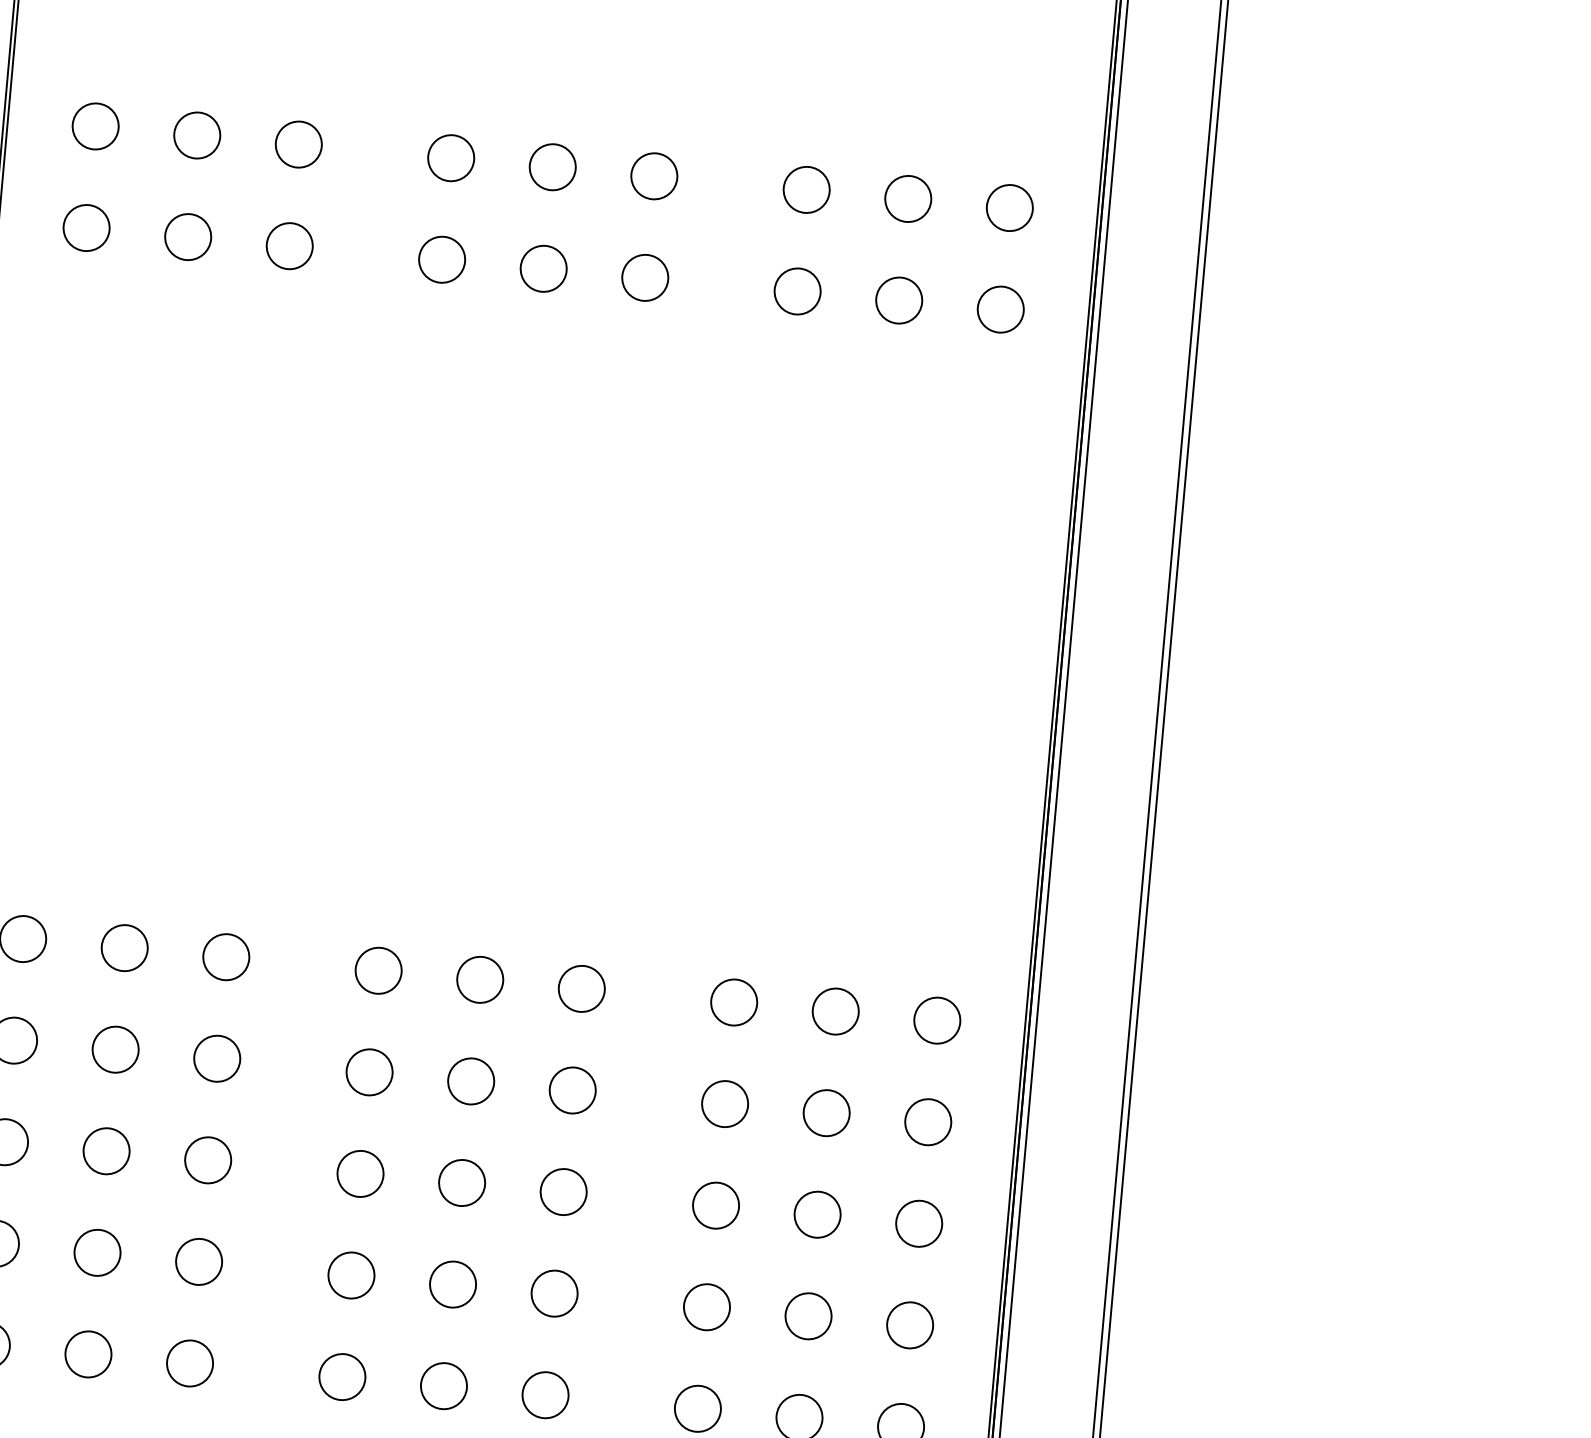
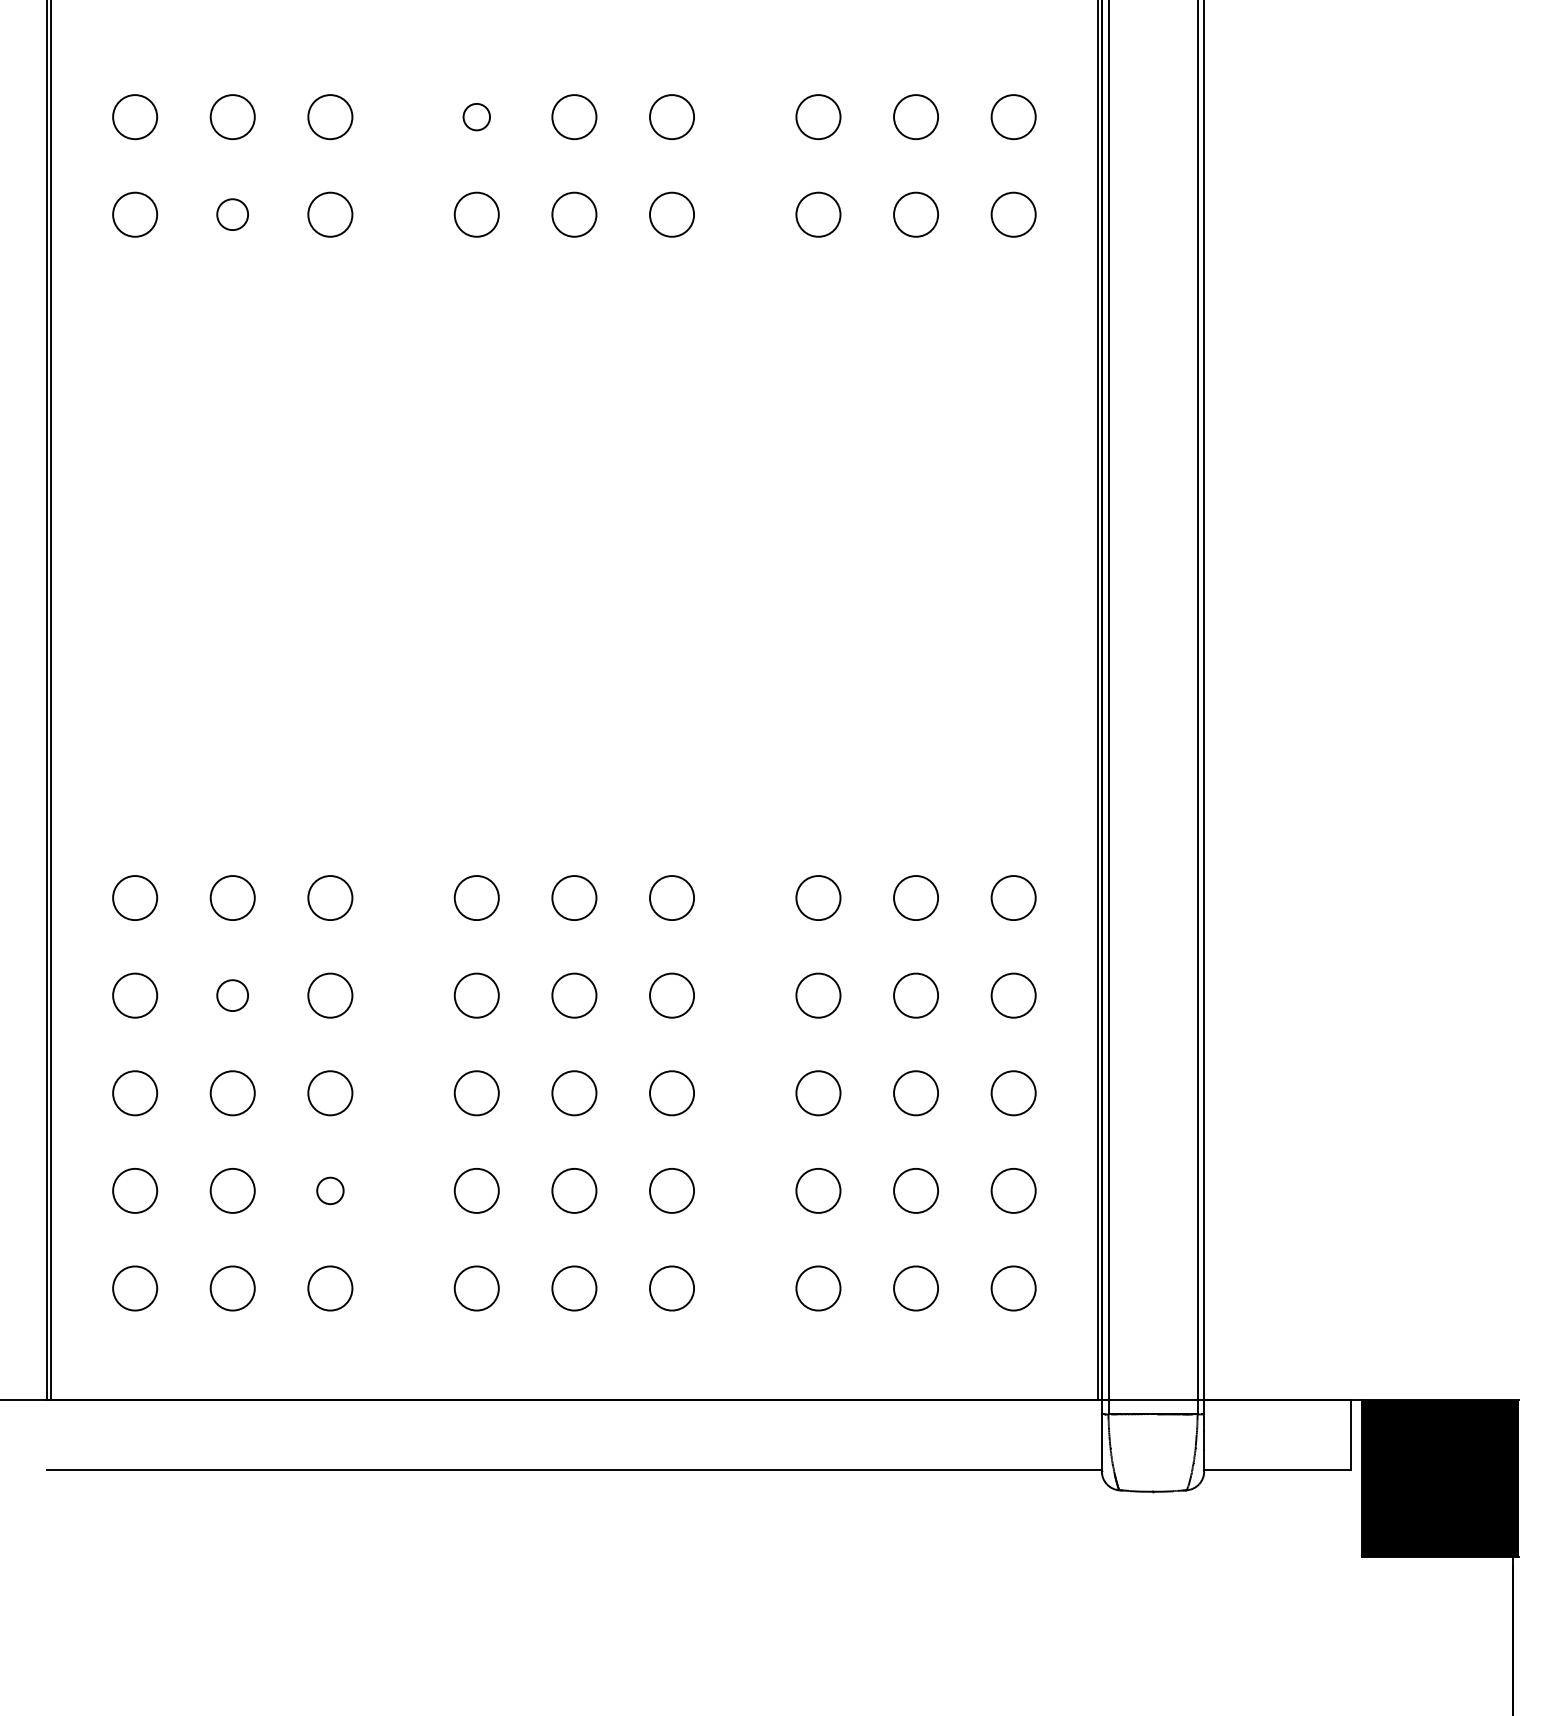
circle: (450, 158) -> (476, 117), size x0.6
circle: (187, 236) -> (232, 214), size x0.7
circle: (115, 1049) -> (232, 995), size x0.7
circle: (199, 1261) -> (330, 1190), size x0.6

